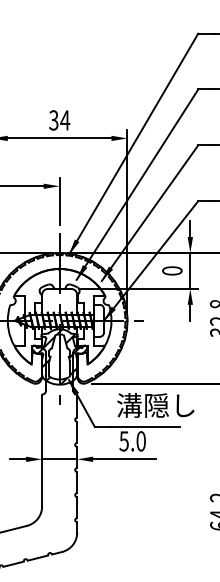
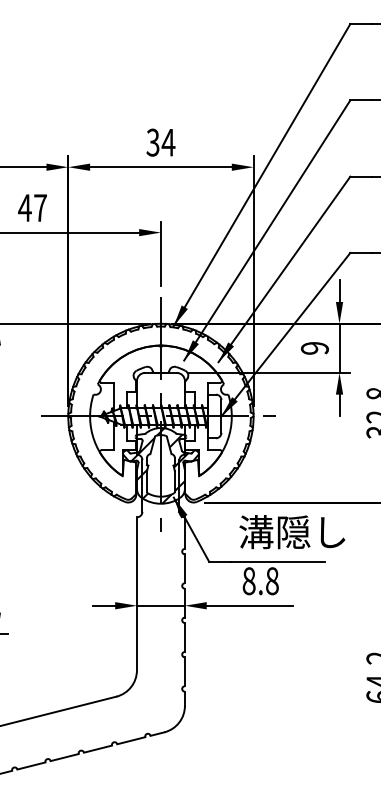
text: (172, 271) -> (314, 348), 0 -> 9
text: (132, 441) -> (260, 581), 5.0 -> 8.8

